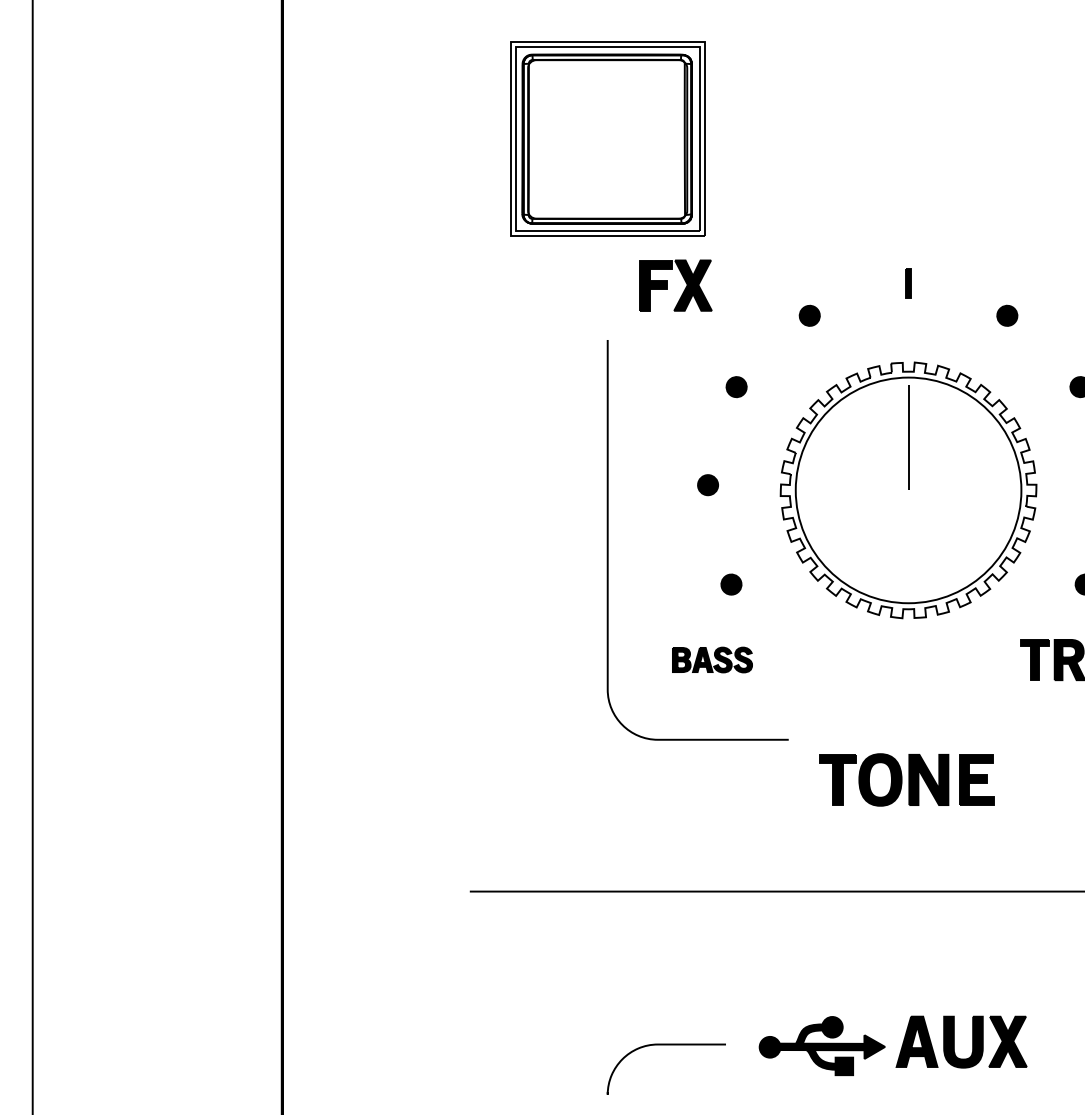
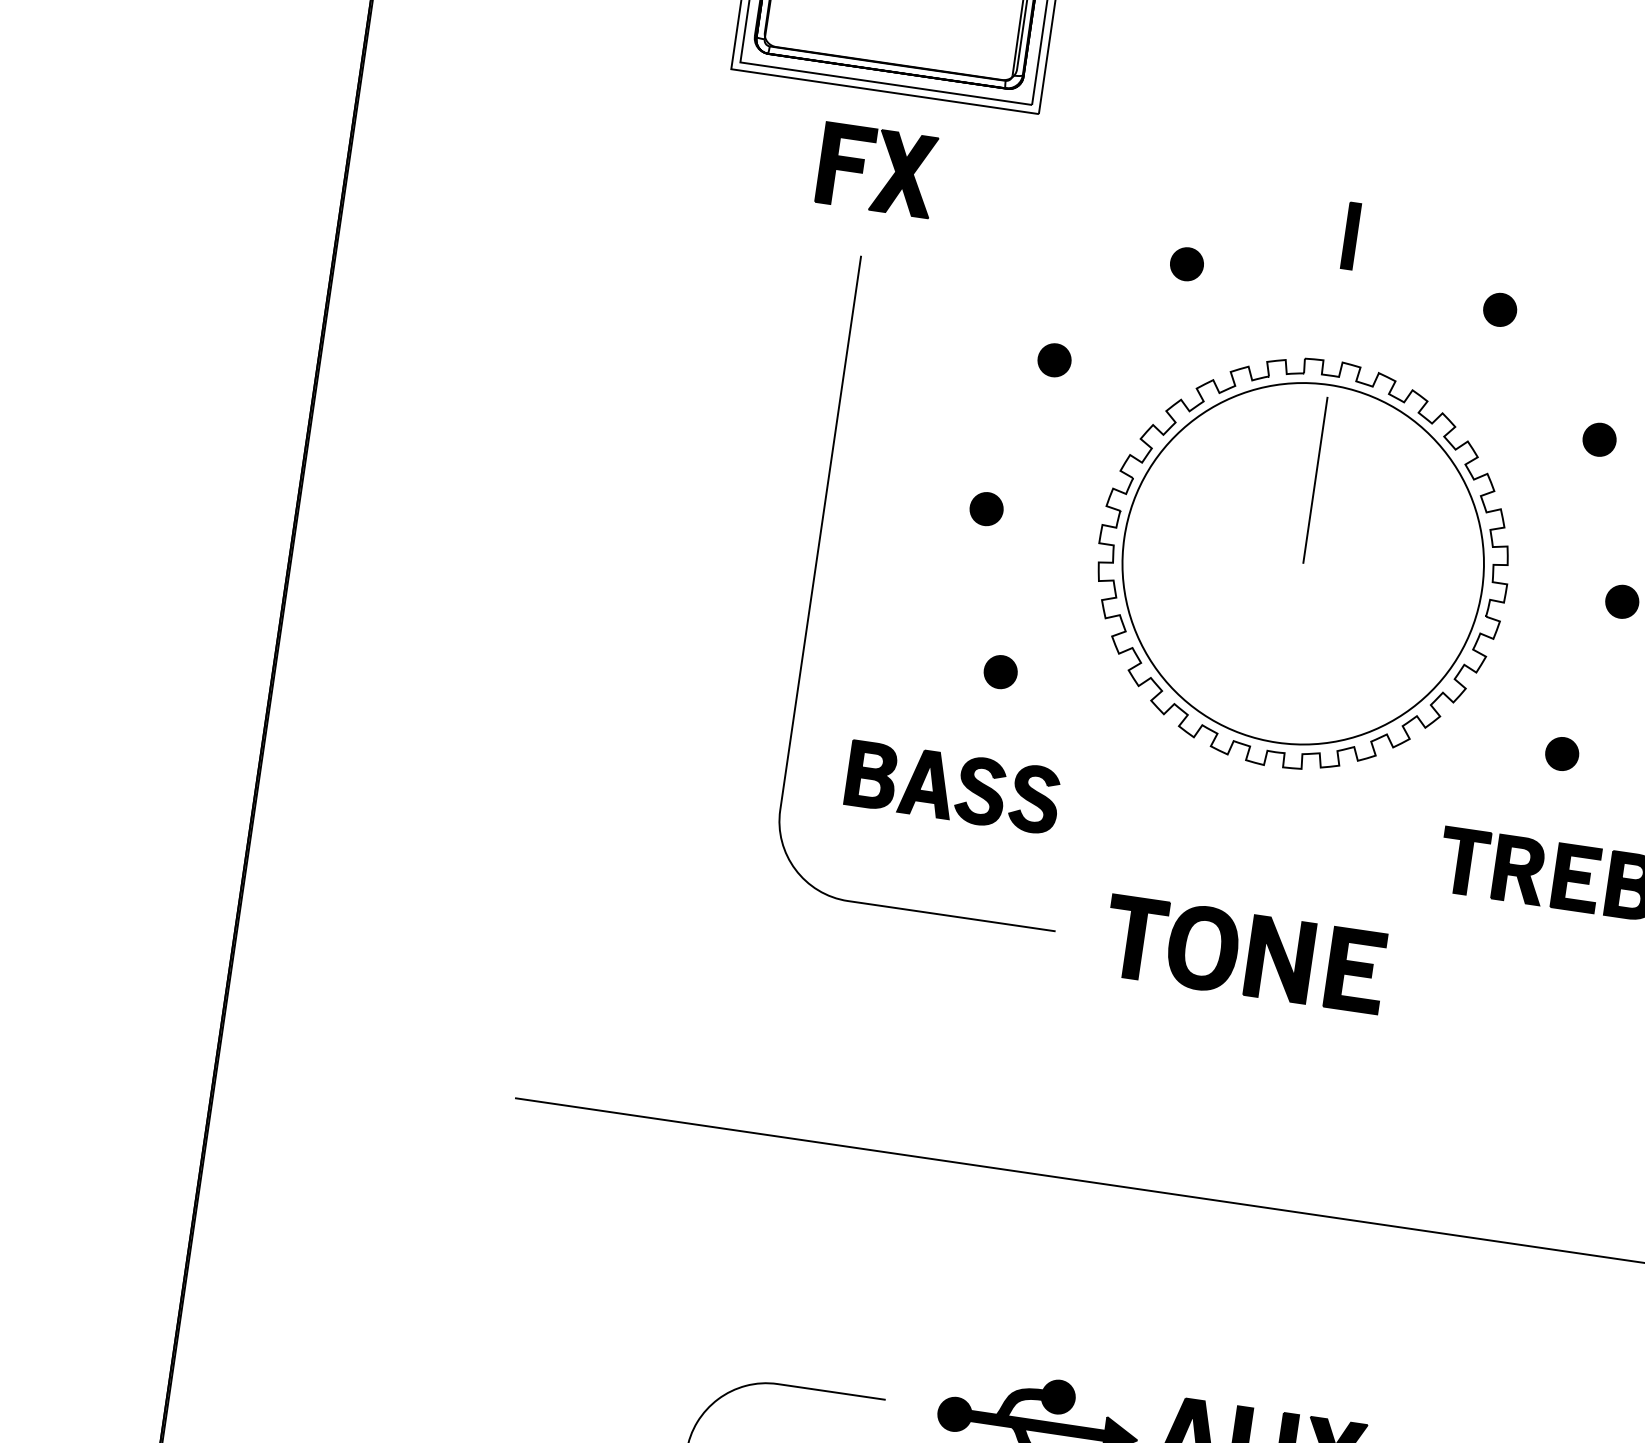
part: (908, 283) -> (1350, 235), size x1.43
part: (667, 285) -> (863, 167), moved
part: (712, 659) -> (953, 786), size x1.67
part: (906, 779) -> (1244, 953), moved

